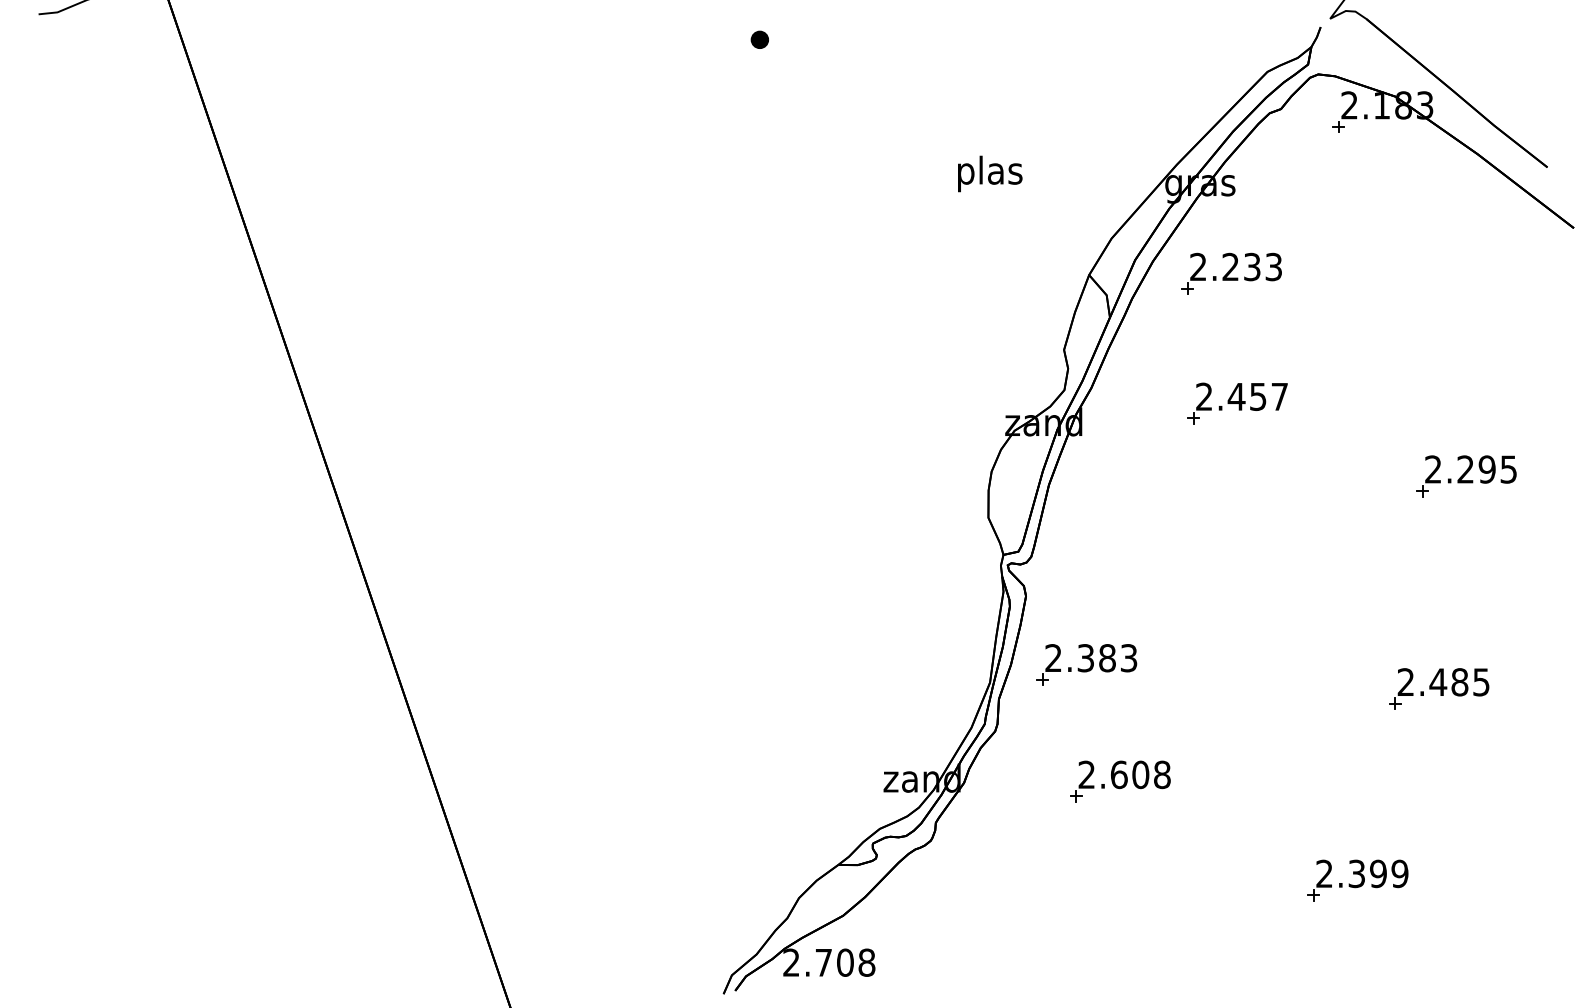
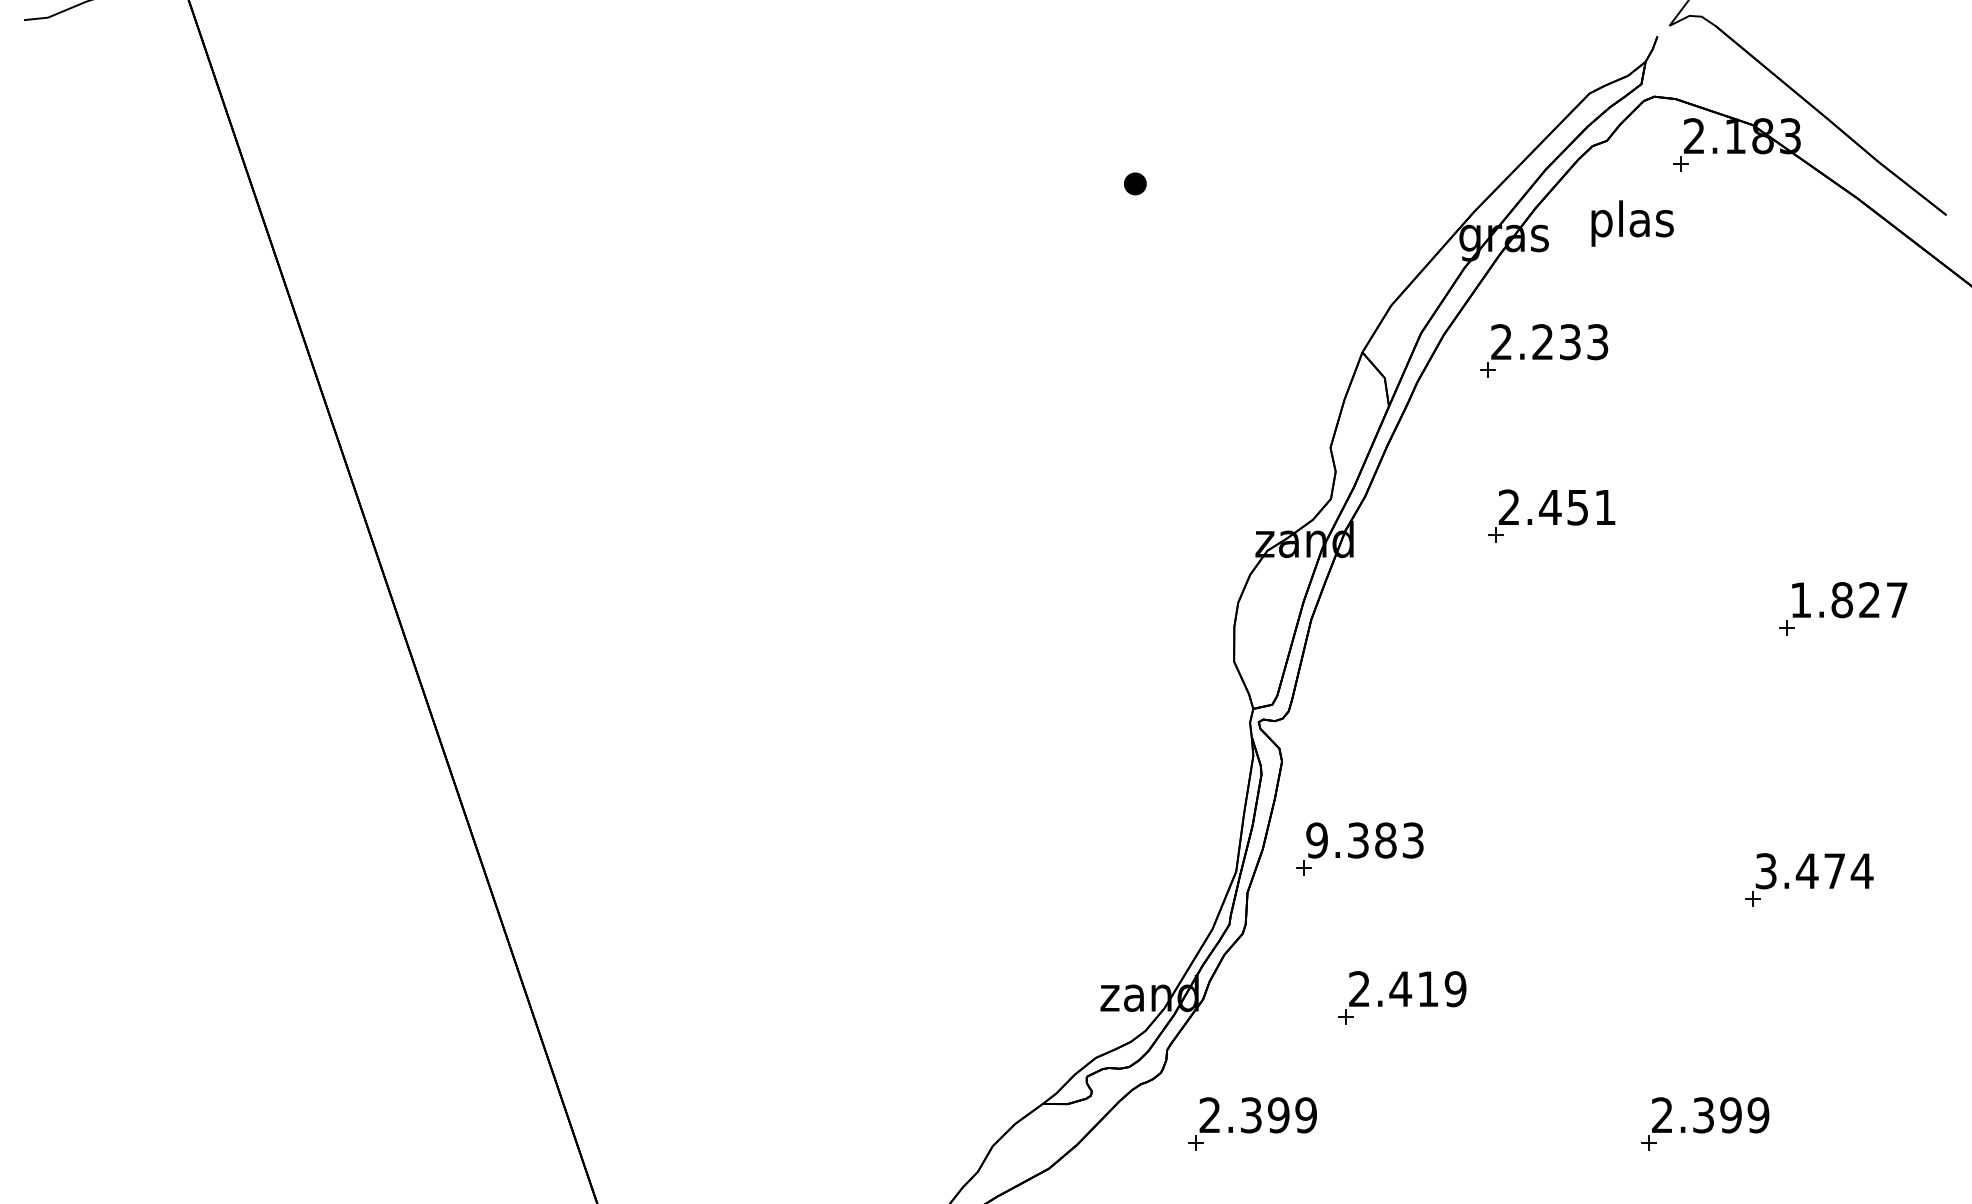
part: (759, 39) -> (1134, 183), moved
text: (990, 173) -> (1633, 222), moved
text: (1279, 396) -> (1604, 507), 2.457 -> 2.451
text: (1470, 469) -> (1848, 600), 2.295 -> 1.827
text: (1053, 658) -> (1317, 840), 2.383 -> 9.383
text: (1443, 682) -> (1813, 871), 2.485 -> 3.474
text: (1140, 774) -> (1427, 988), 2.608 -> 2.419
part: (1002, 880) -> (1252, 1123), added

